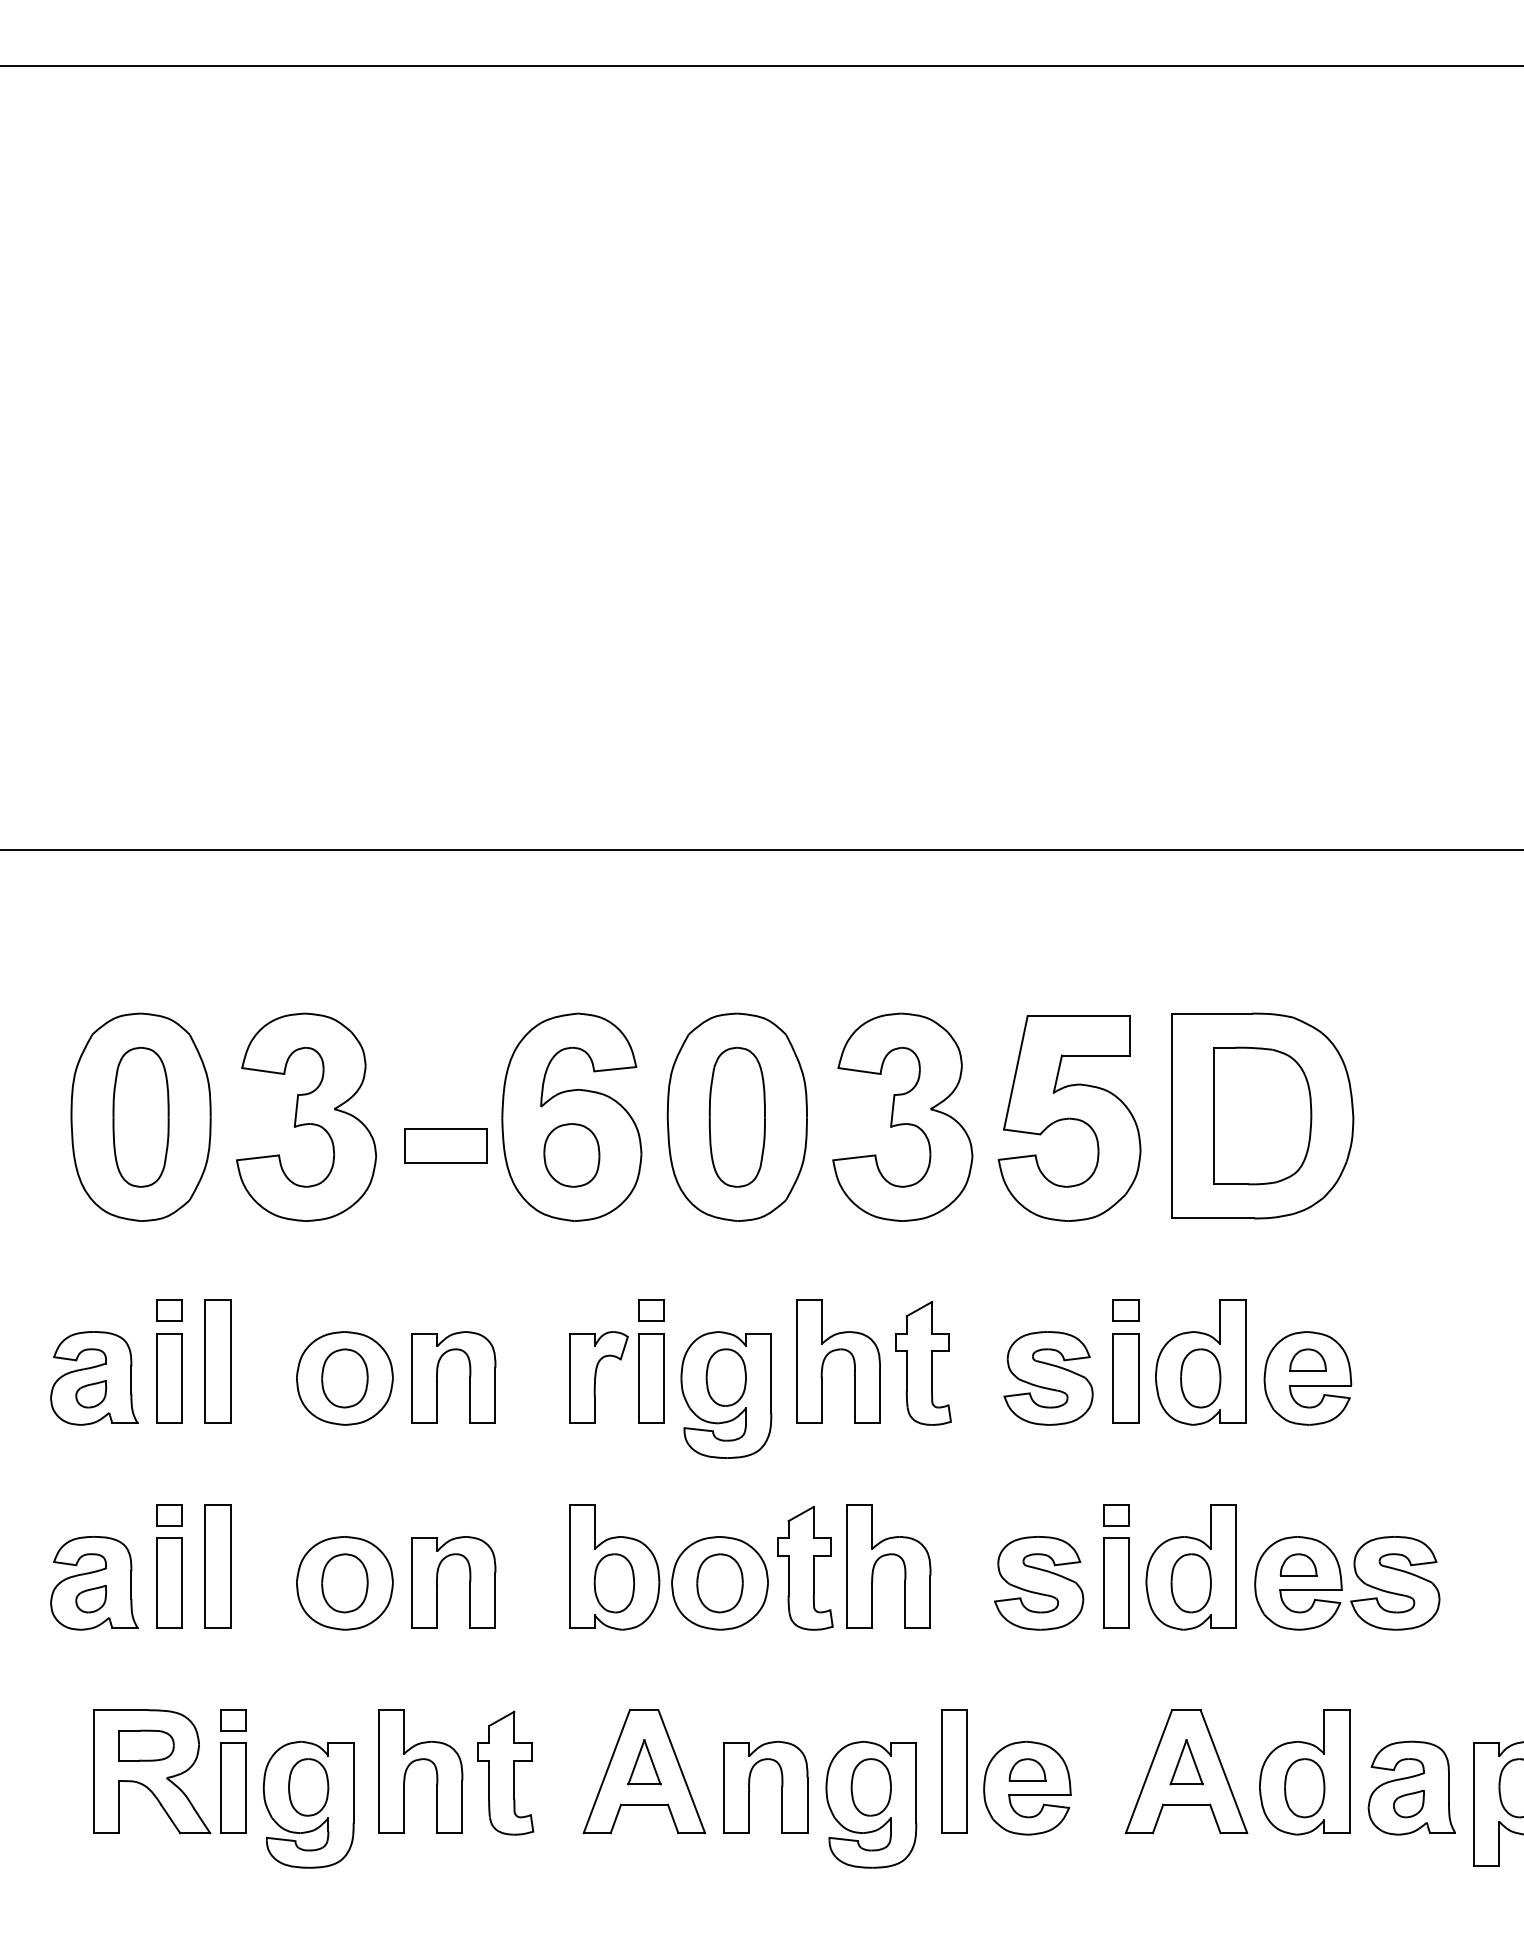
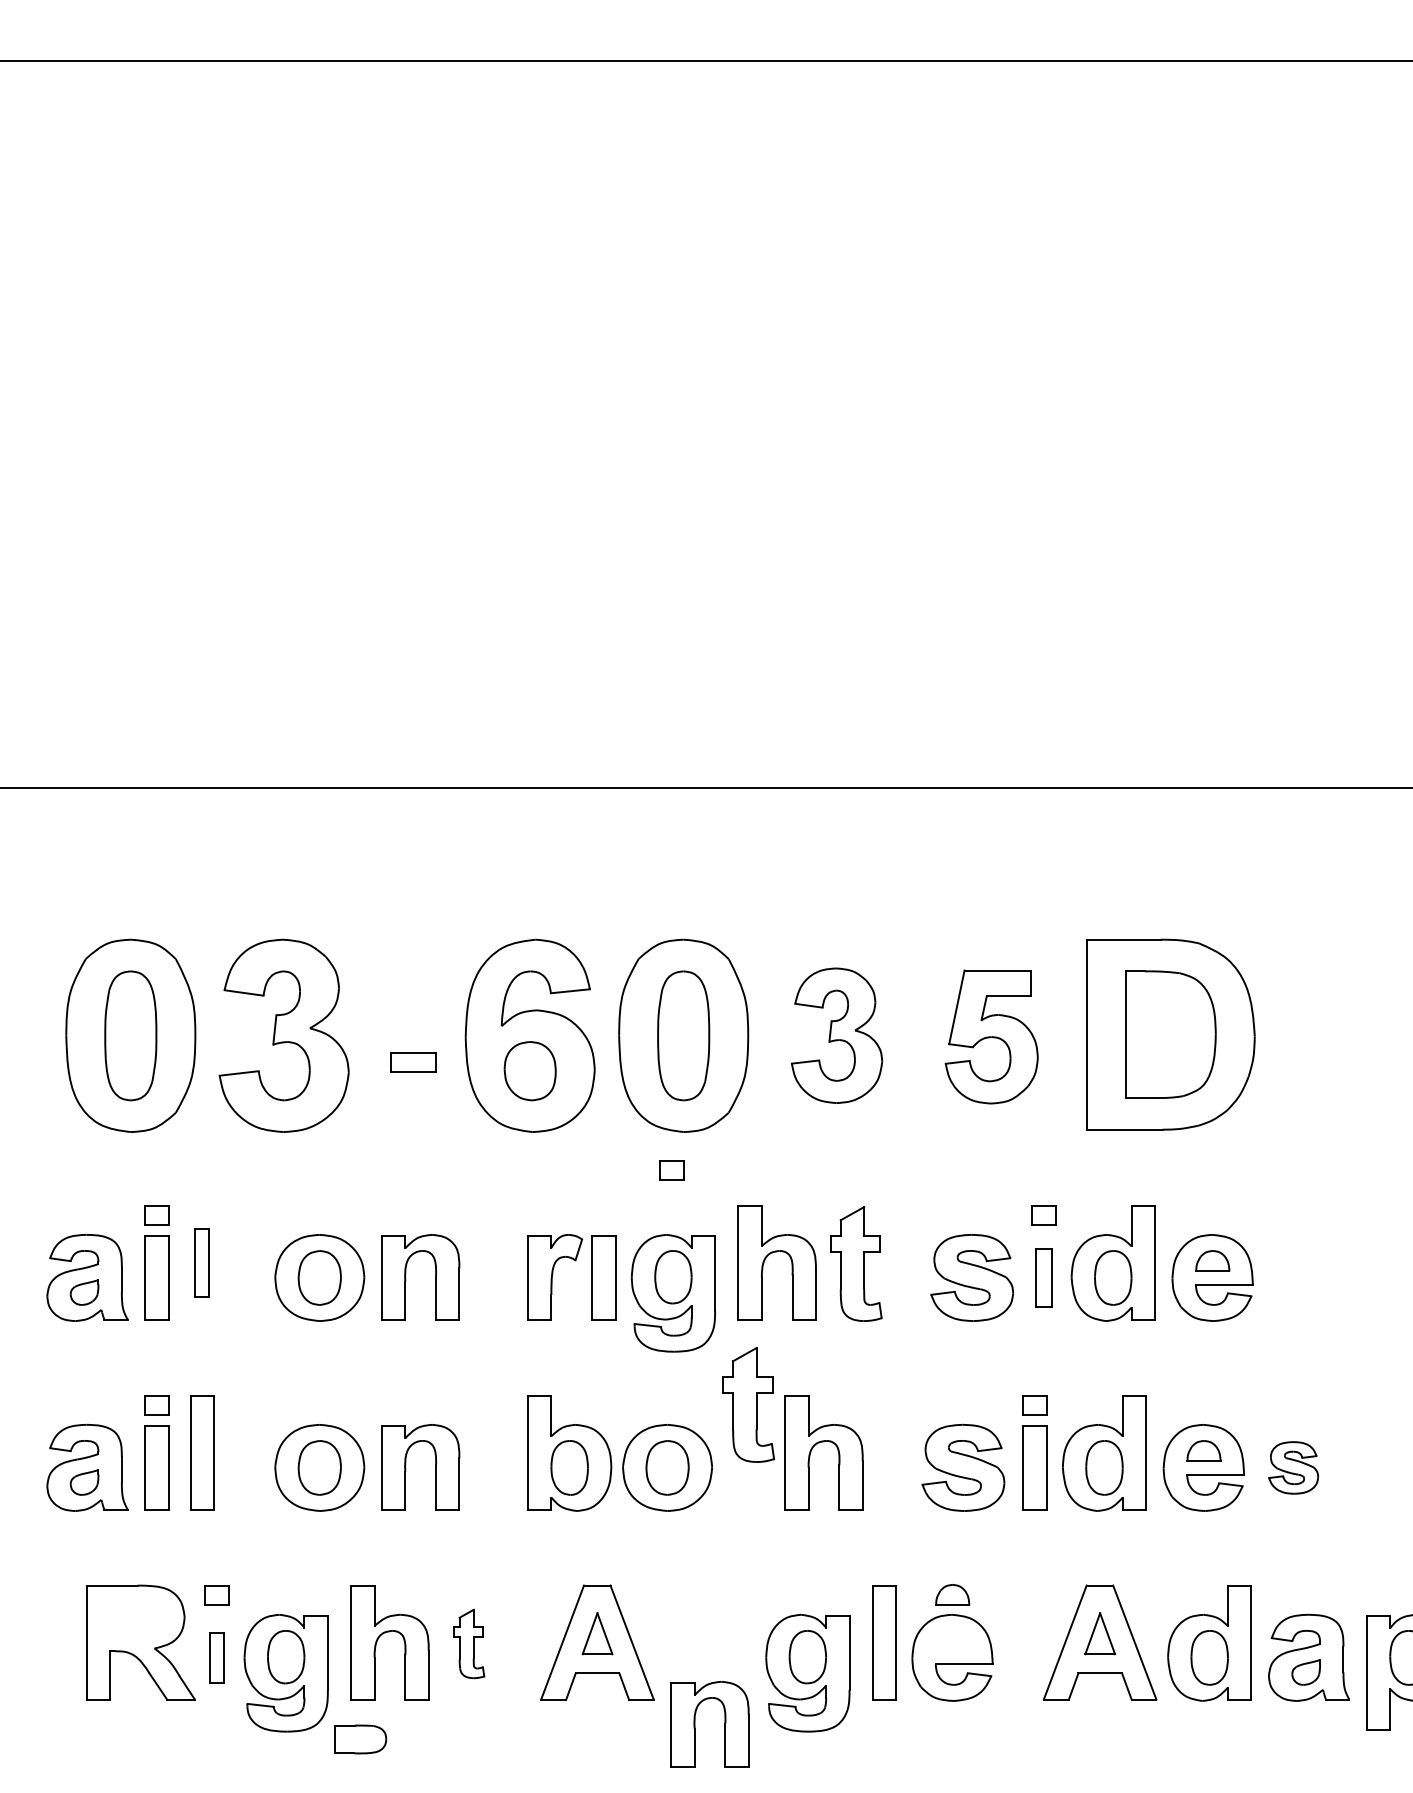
part: (902, 1116) -> (836, 1035), size x0.7
part: (1069, 1118) -> (991, 1036), size x0.7
part: (445, 1146) -> (413, 1062), size x0.6
part: (650, 1311) -> (671, 1170), moved
part: (218, 1361) -> (202, 1262), size x0.6
part: (1125, 1377) -> (1043, 1277), size x0.7
part: (805, 1567) -> (748, 1404), moved
part: (1395, 1582) -> (1293, 1467), size x0.6
part: (146, 1745) -> (360, 1739), moved
part: (1027, 1769) -> (952, 1594), moved
part: (505, 1772) -> (468, 1643), size x0.6
part: (750, 1786) -> (695, 1723), moved
part: (233, 1787) -> (216, 1657), size x0.6

